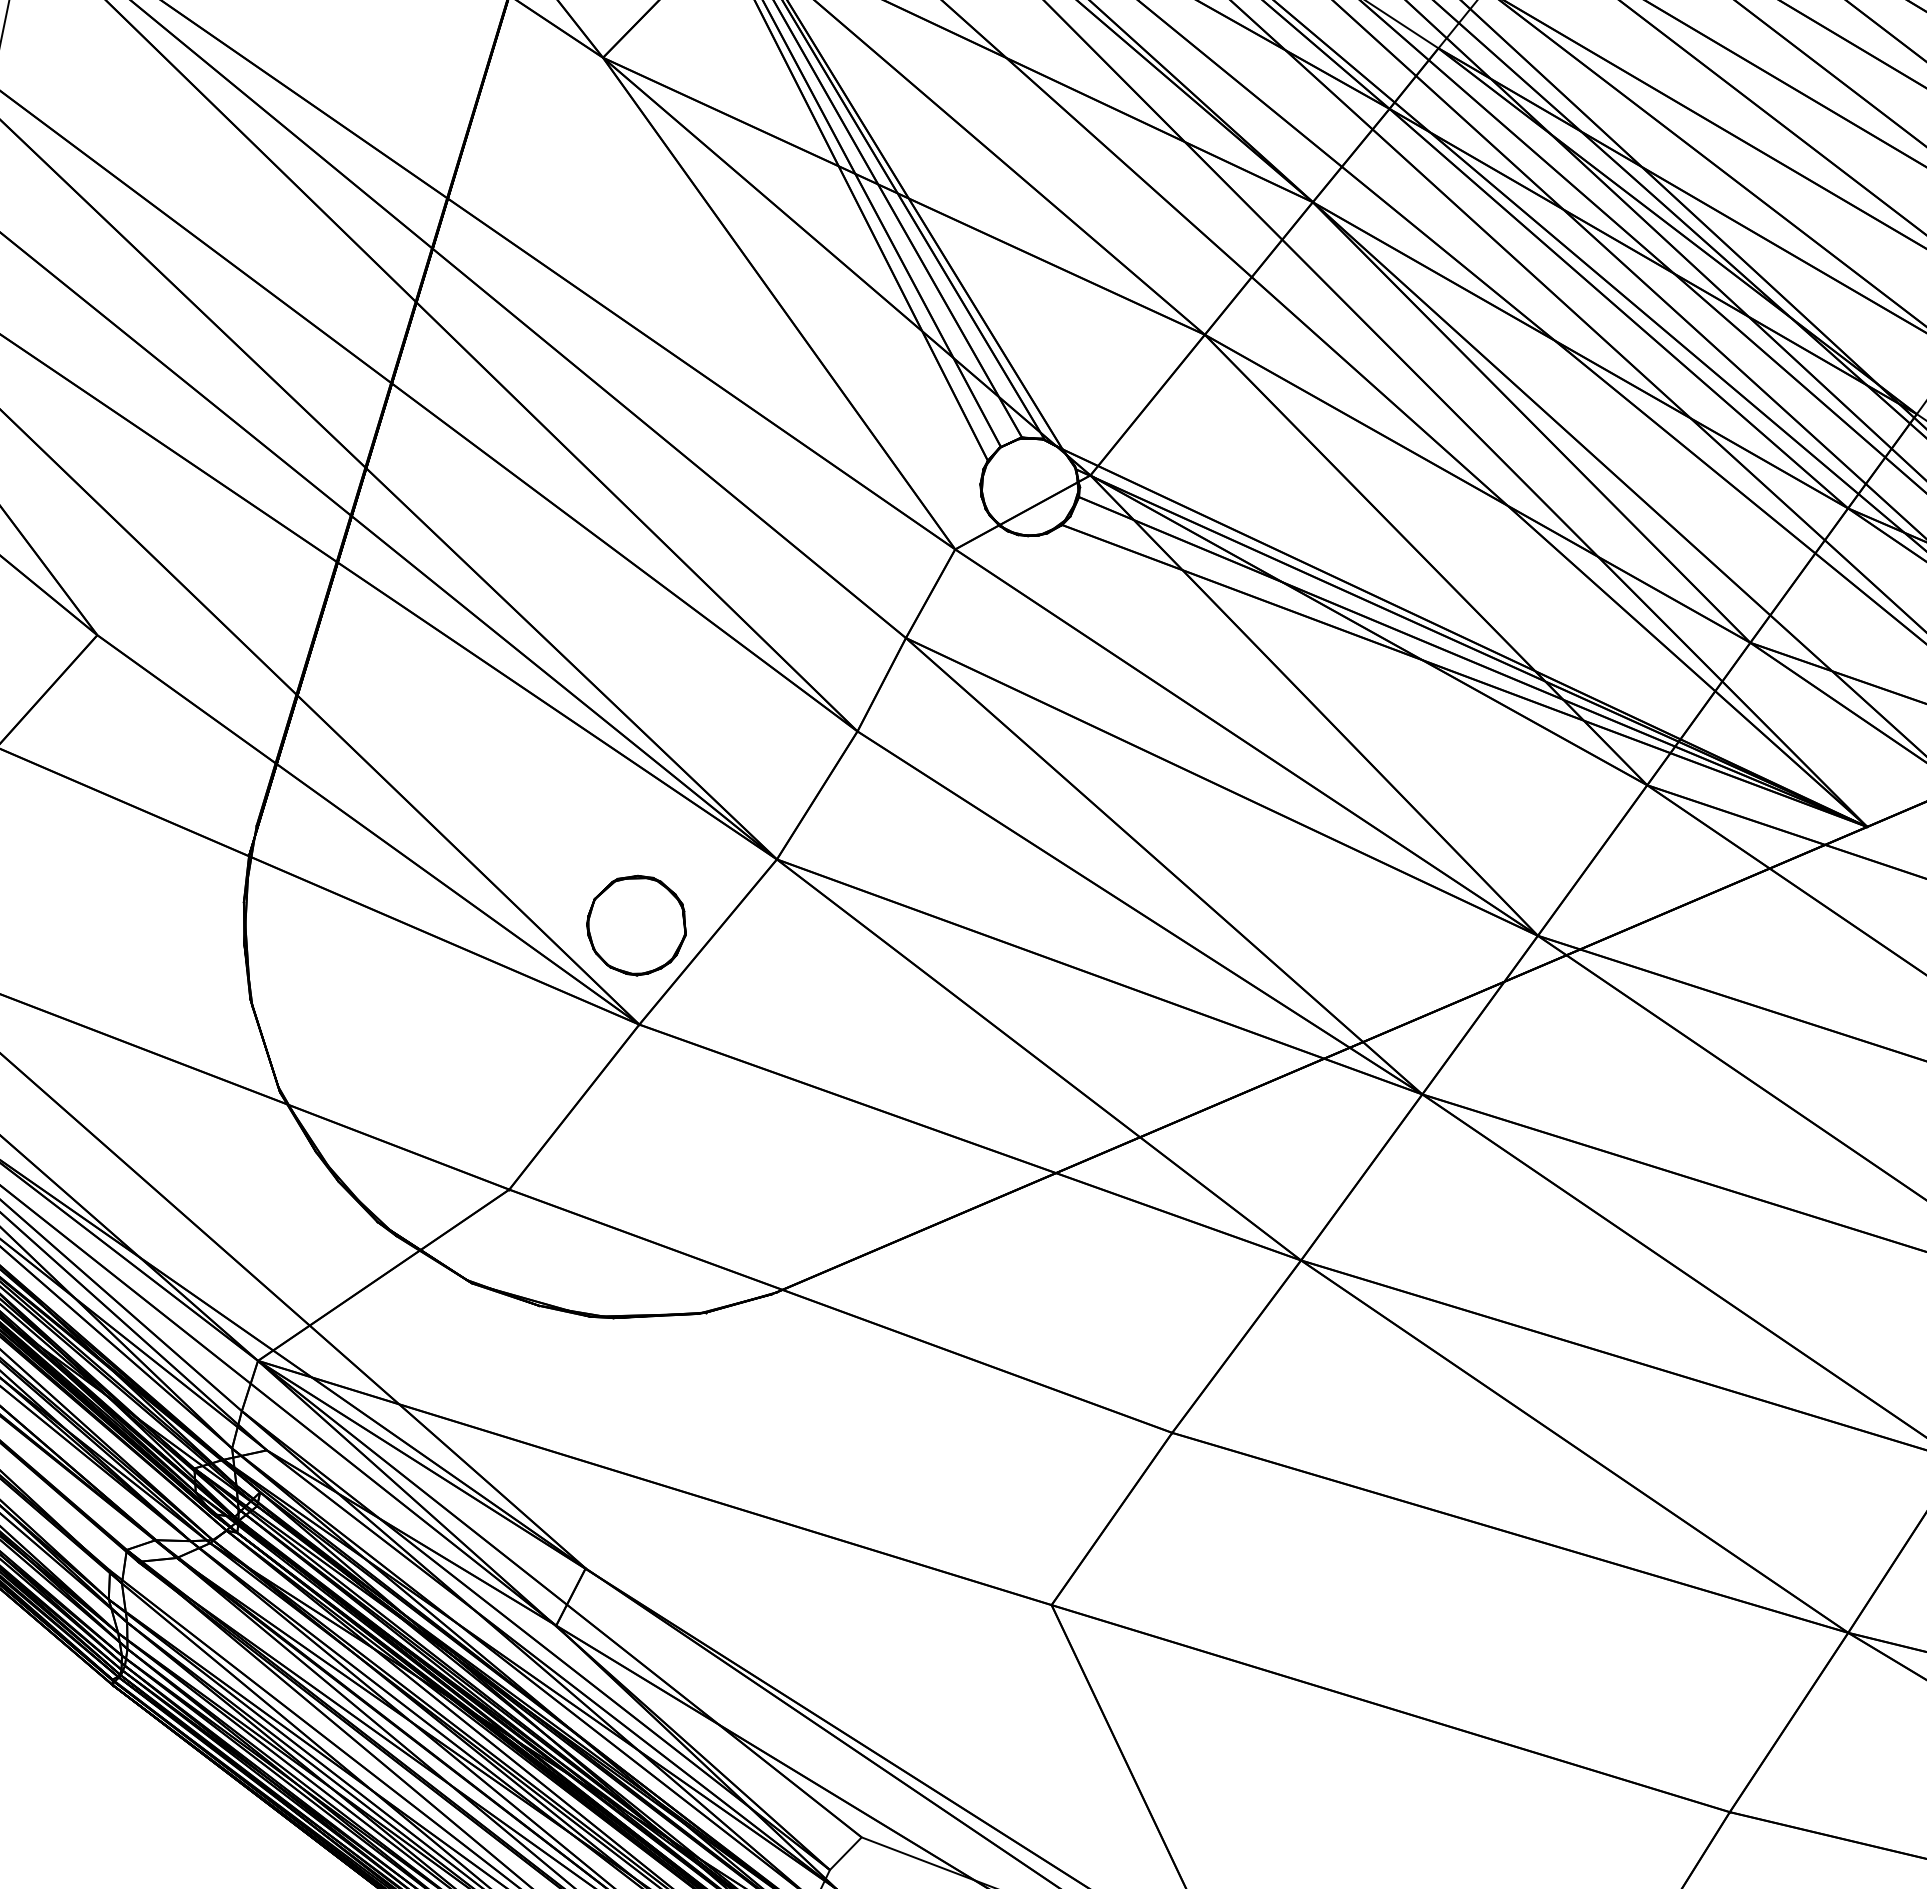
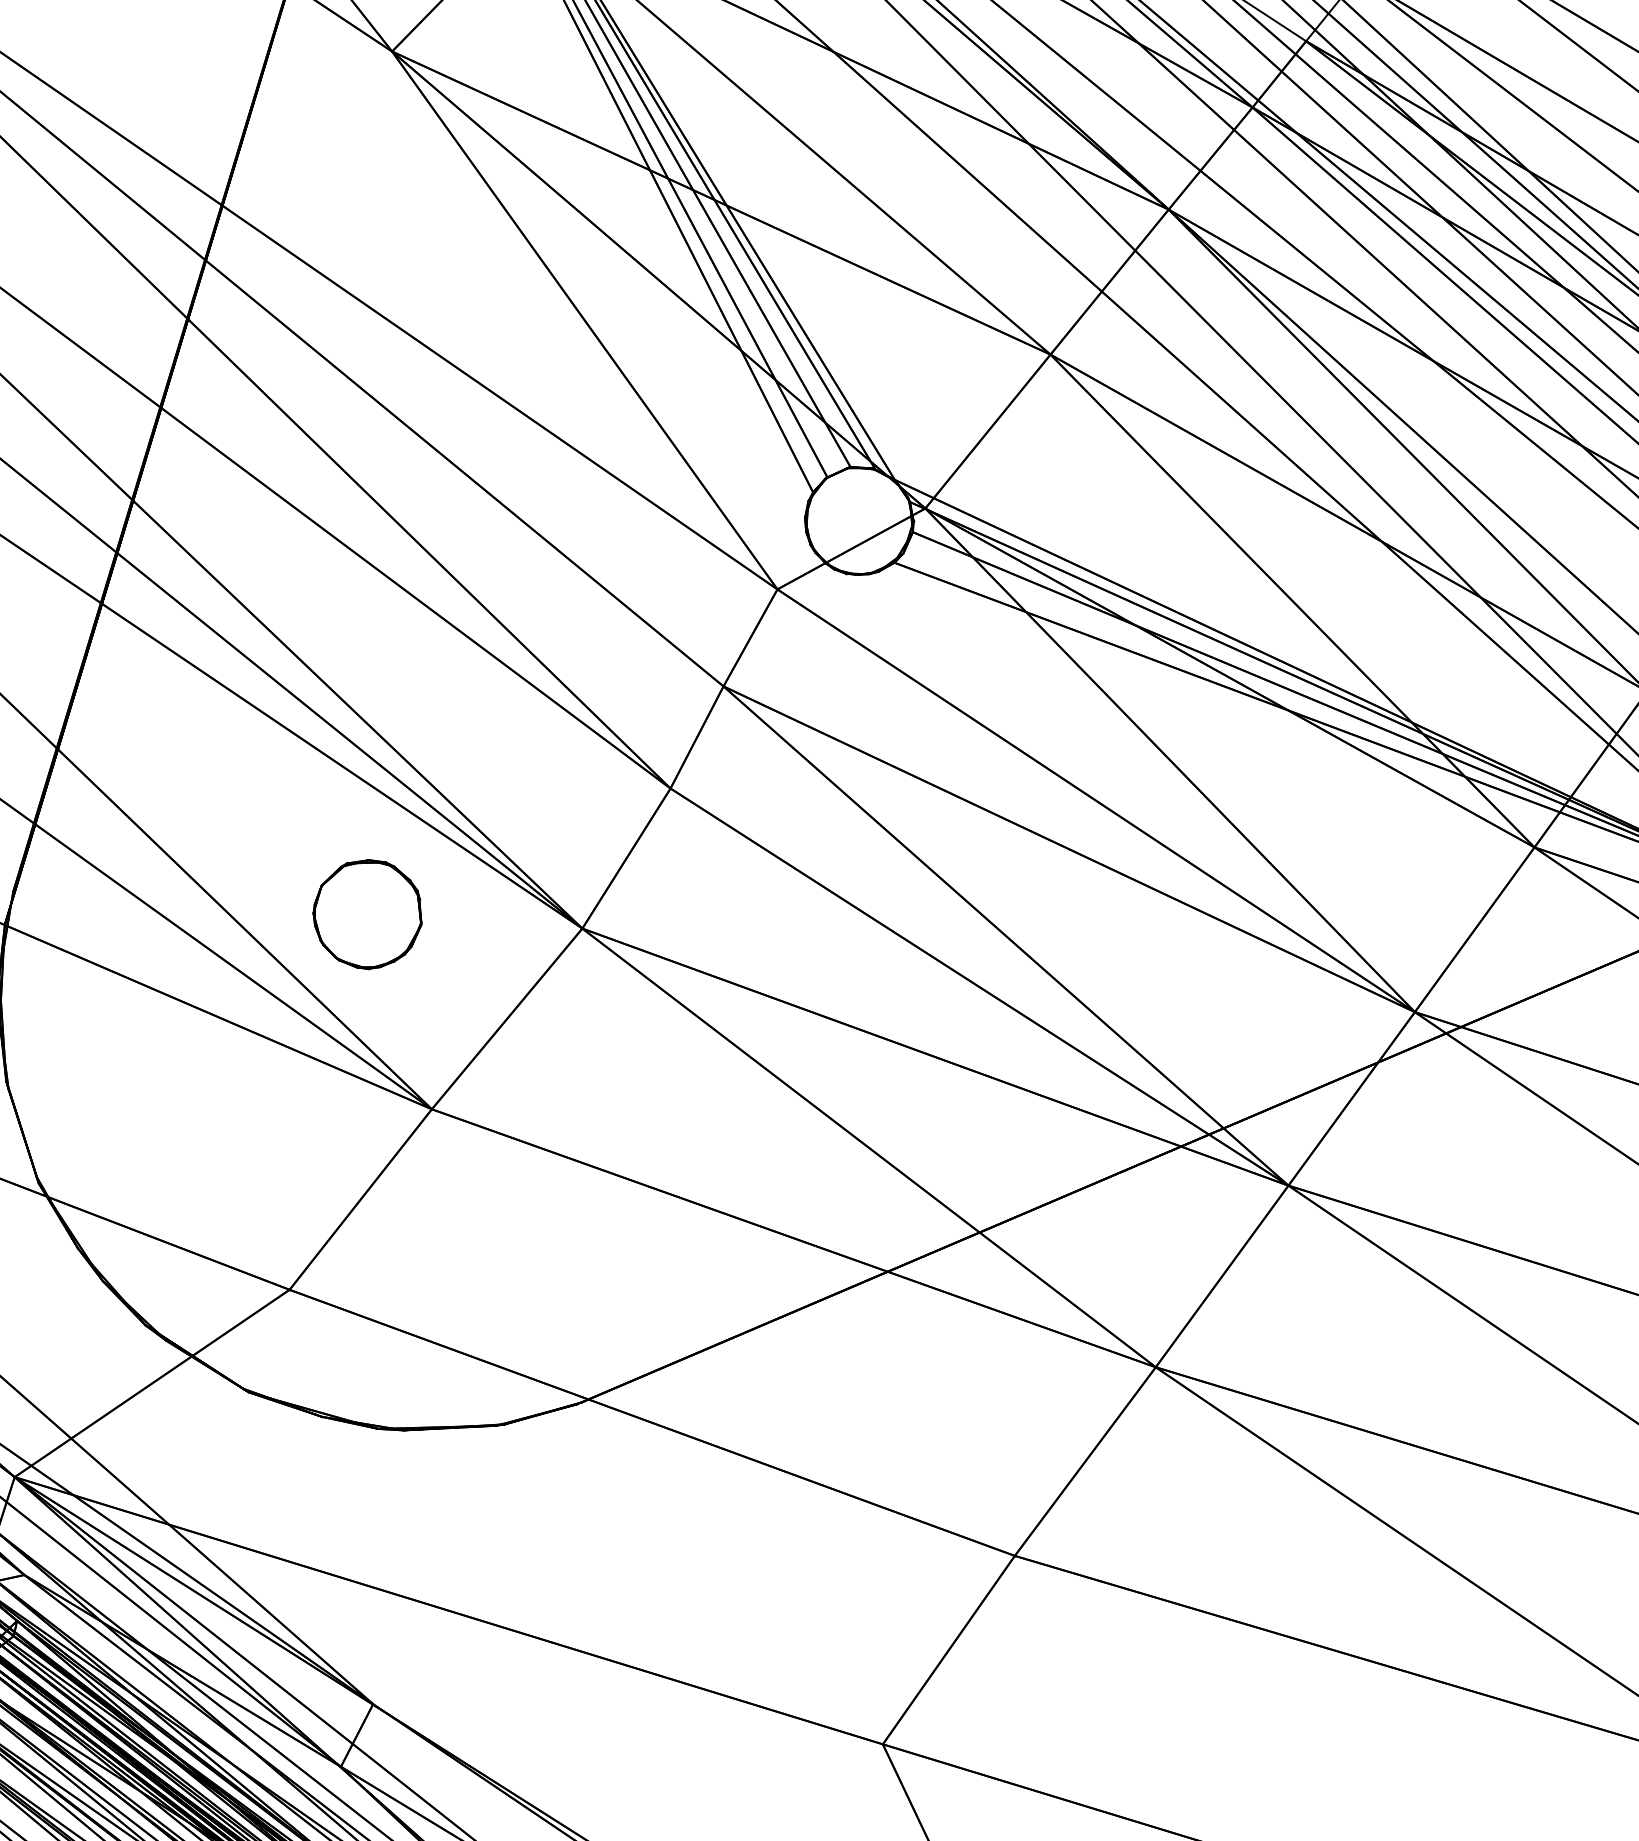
part: (636, 925) -> (367, 914), moved

